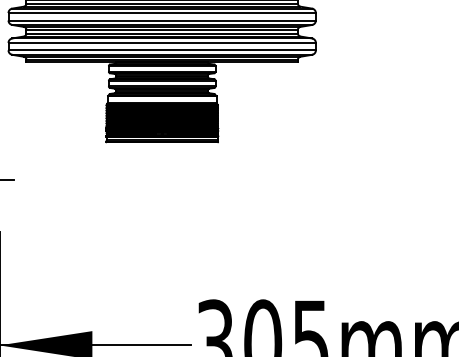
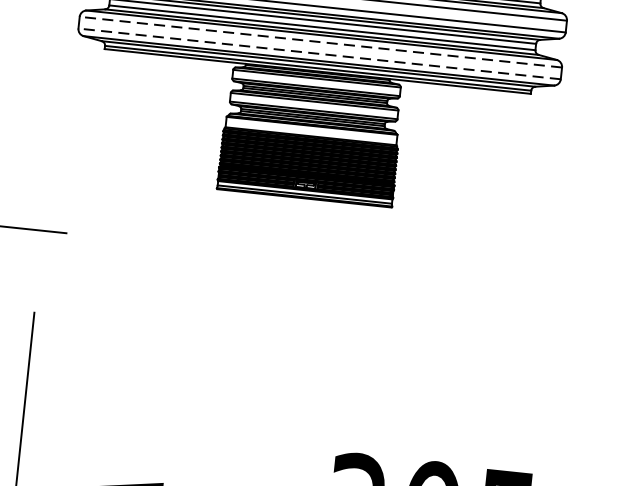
line: (162, 42) -> (321, 41), solid -> dashed
line: (162, 50) -> (320, 54), solid -> dashed

